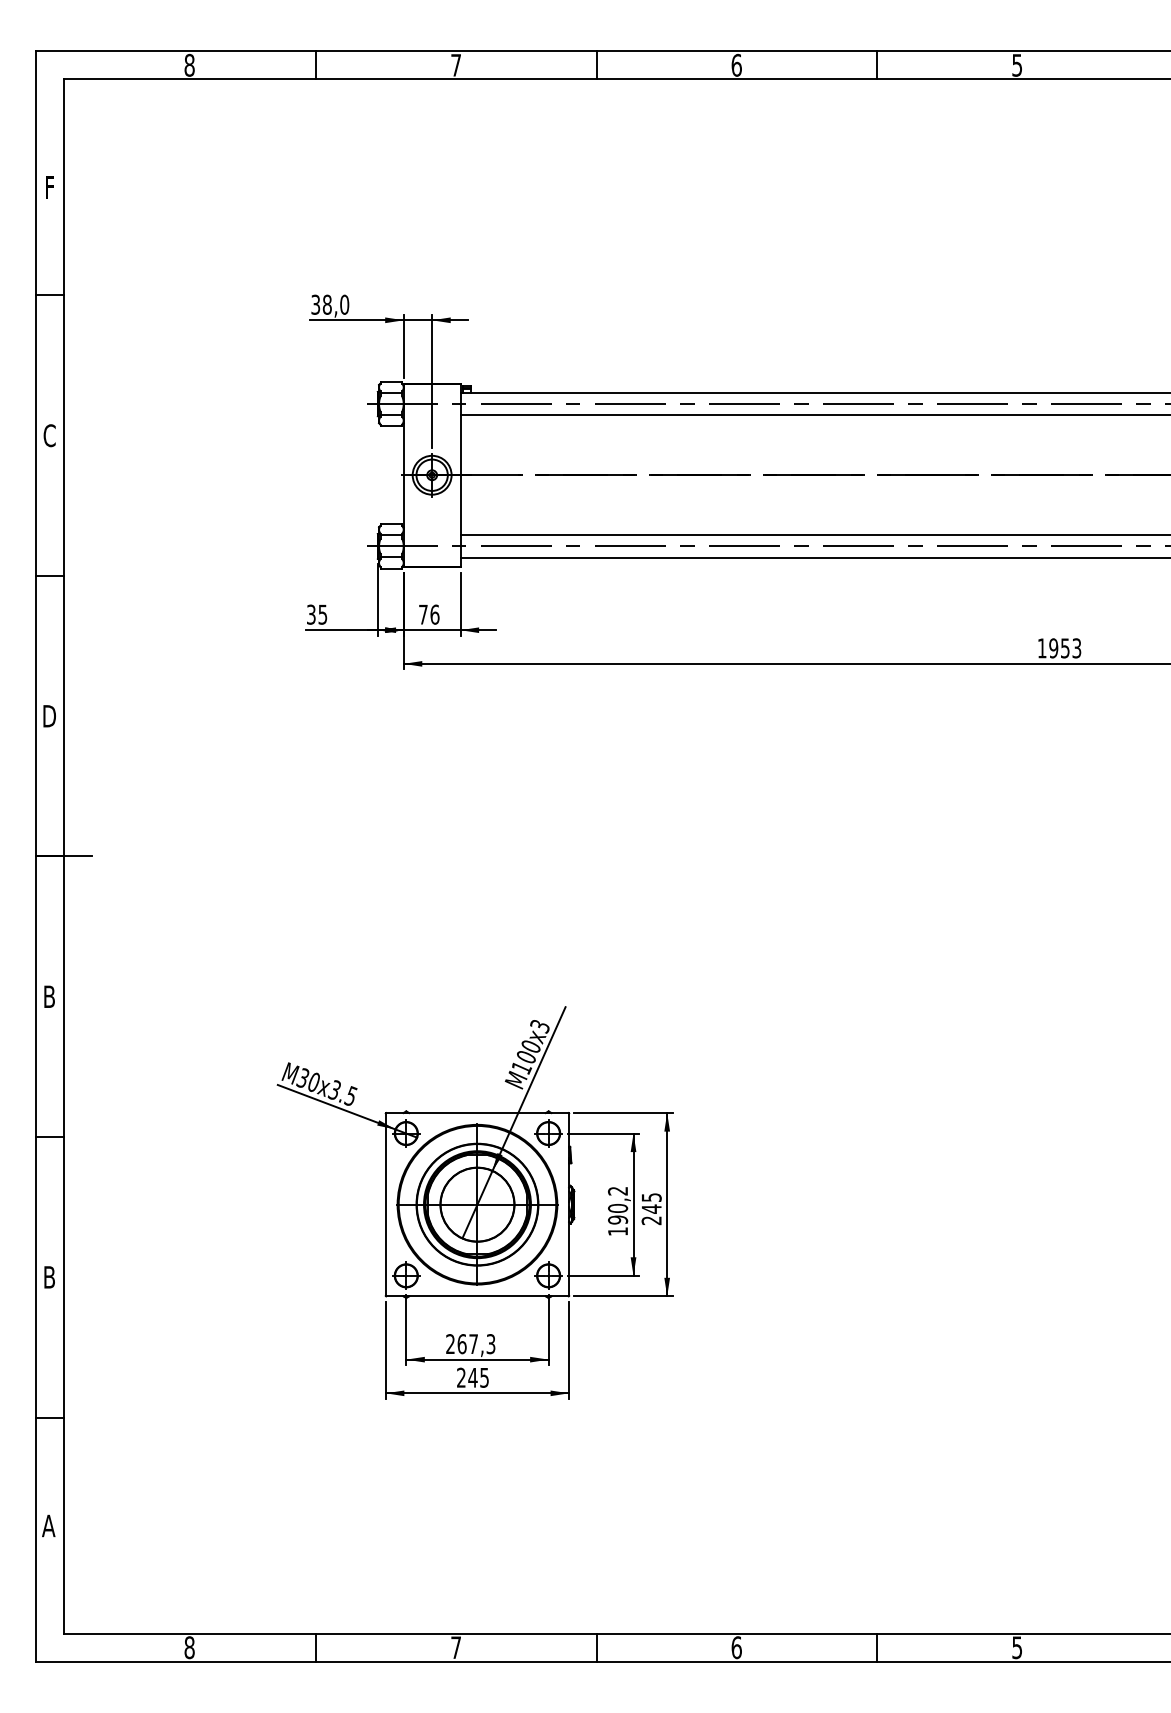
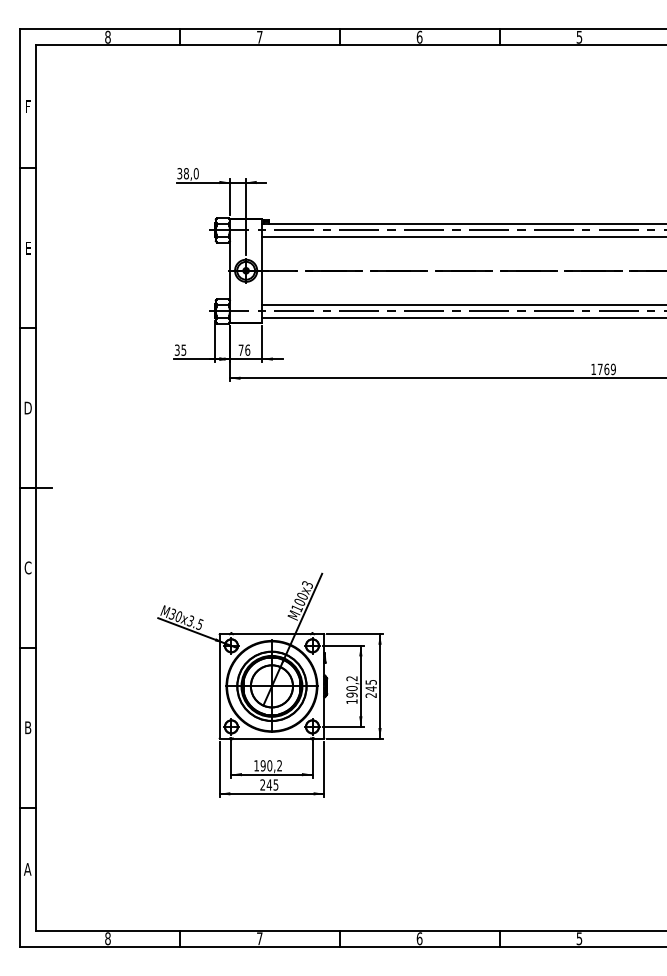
text: (48, 434) -> (27, 247), C -> E
text: (1064, 648) -> (606, 369), 1953 -> 1769
text: (48, 996) -> (27, 567), B -> C
text: (471, 1343) -> (268, 765), 267,3 -> 190,2

